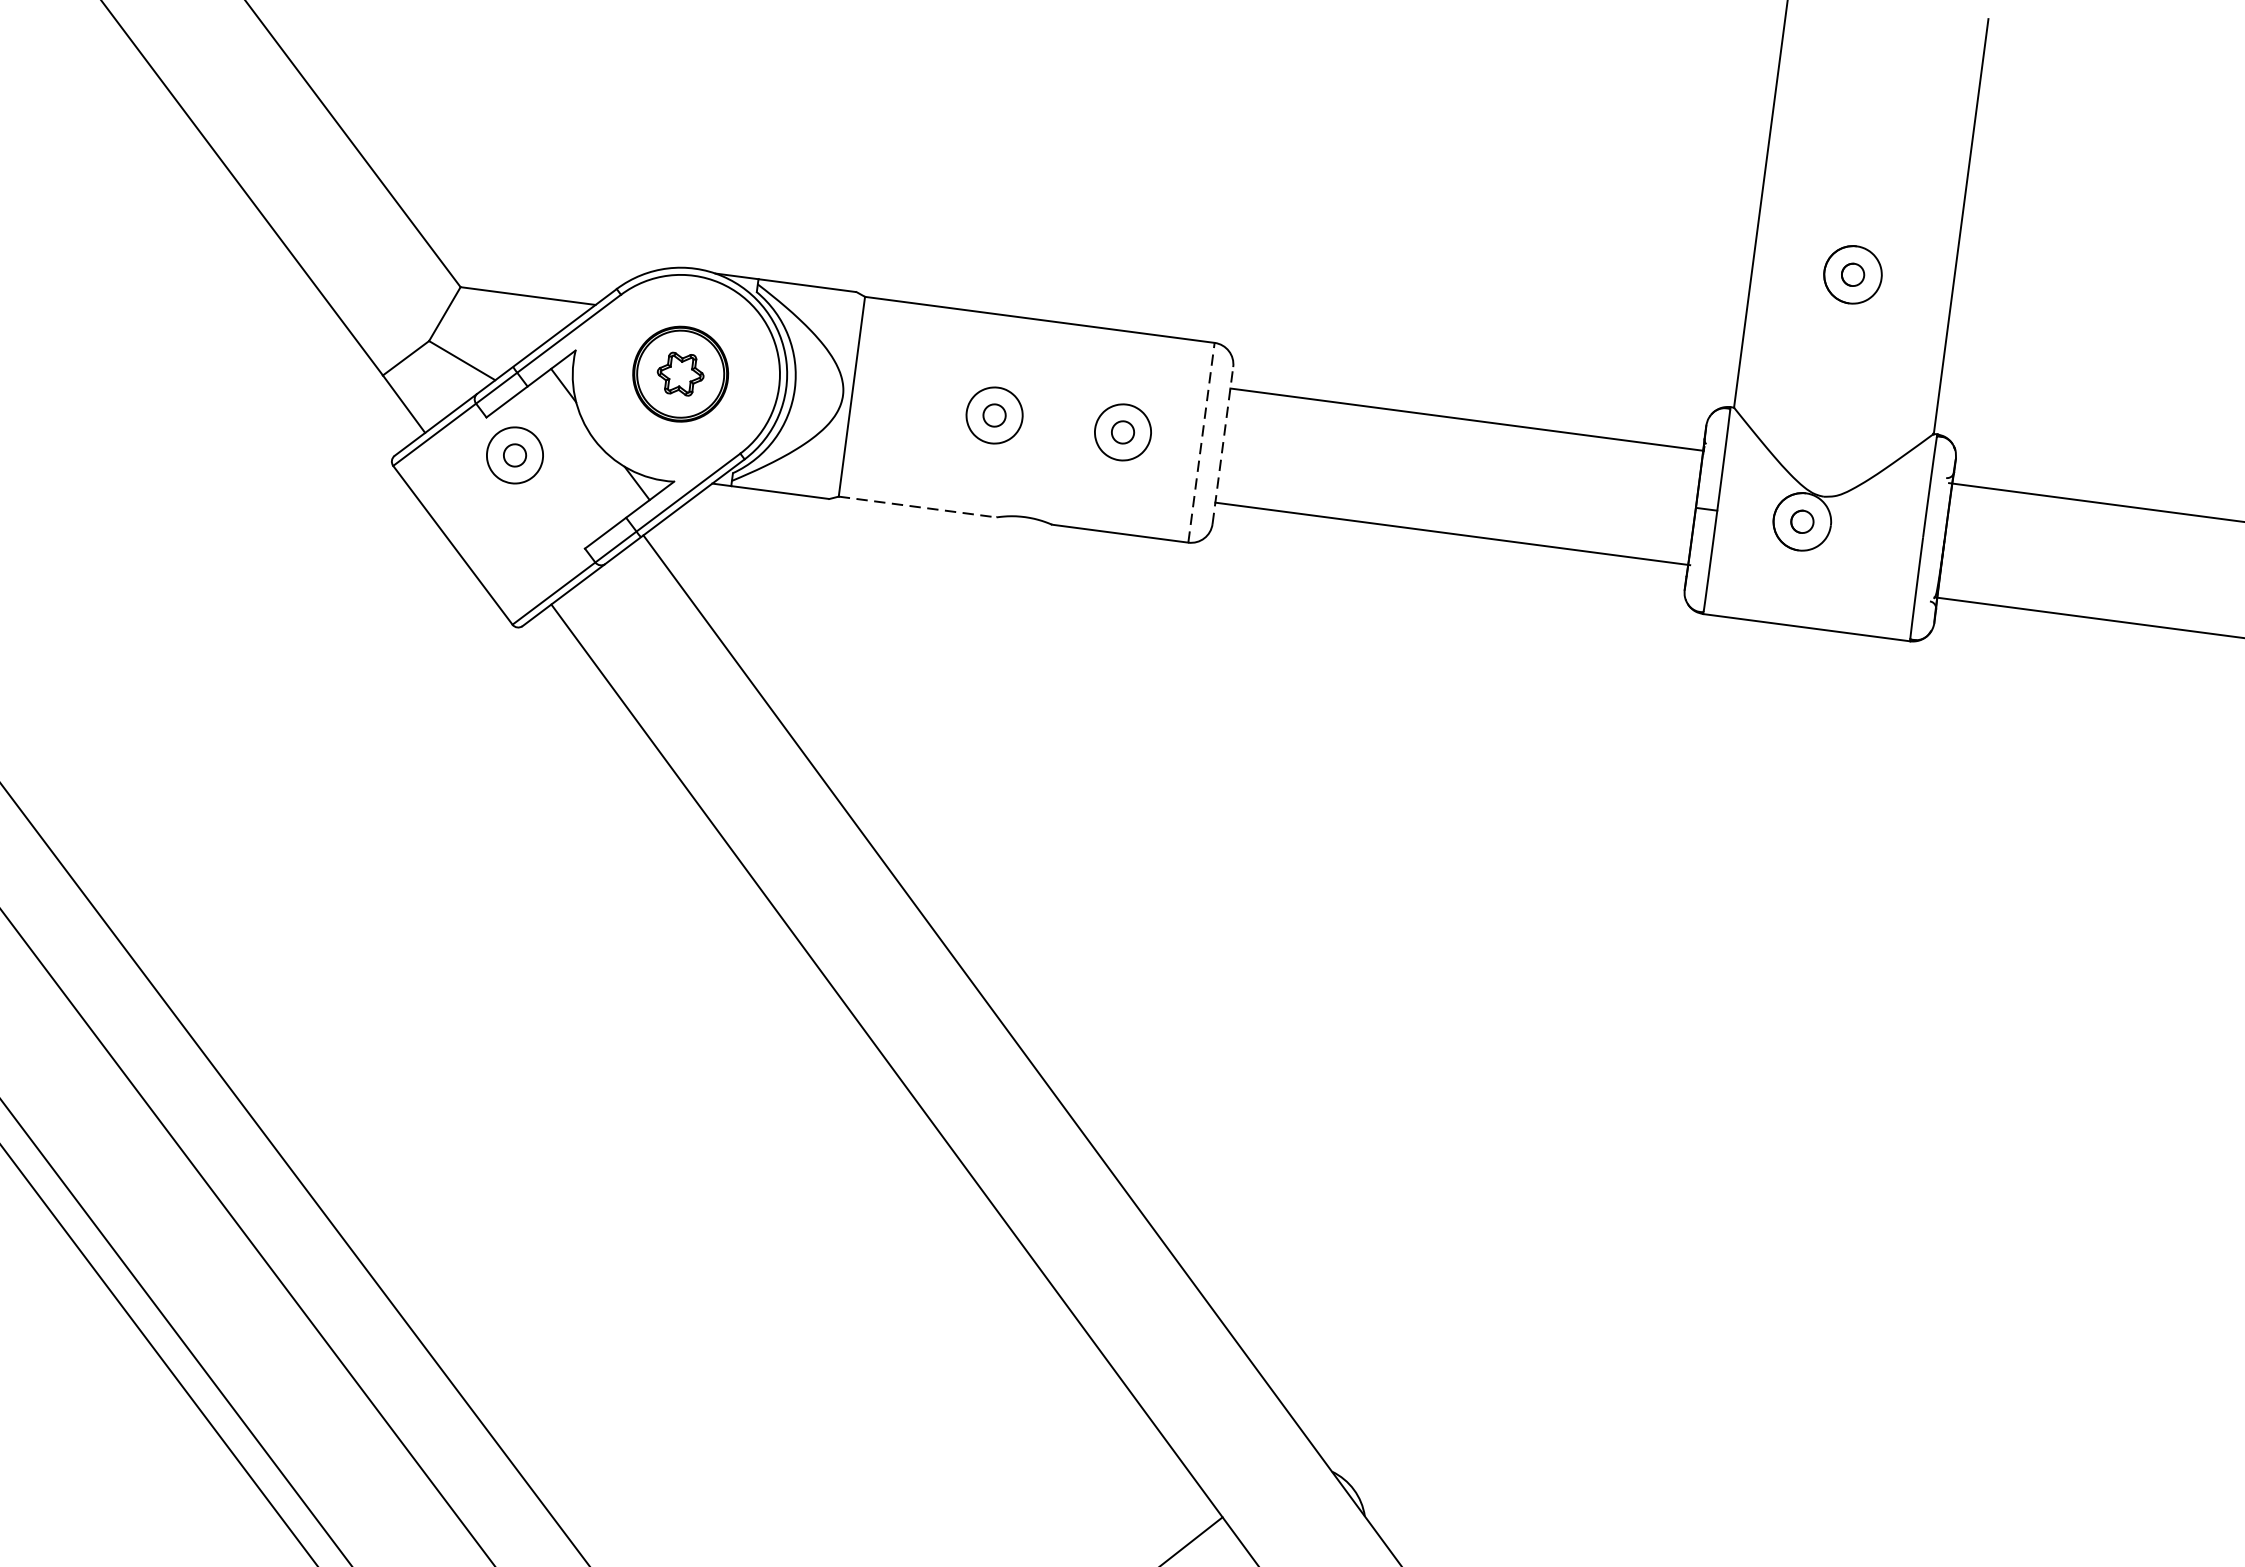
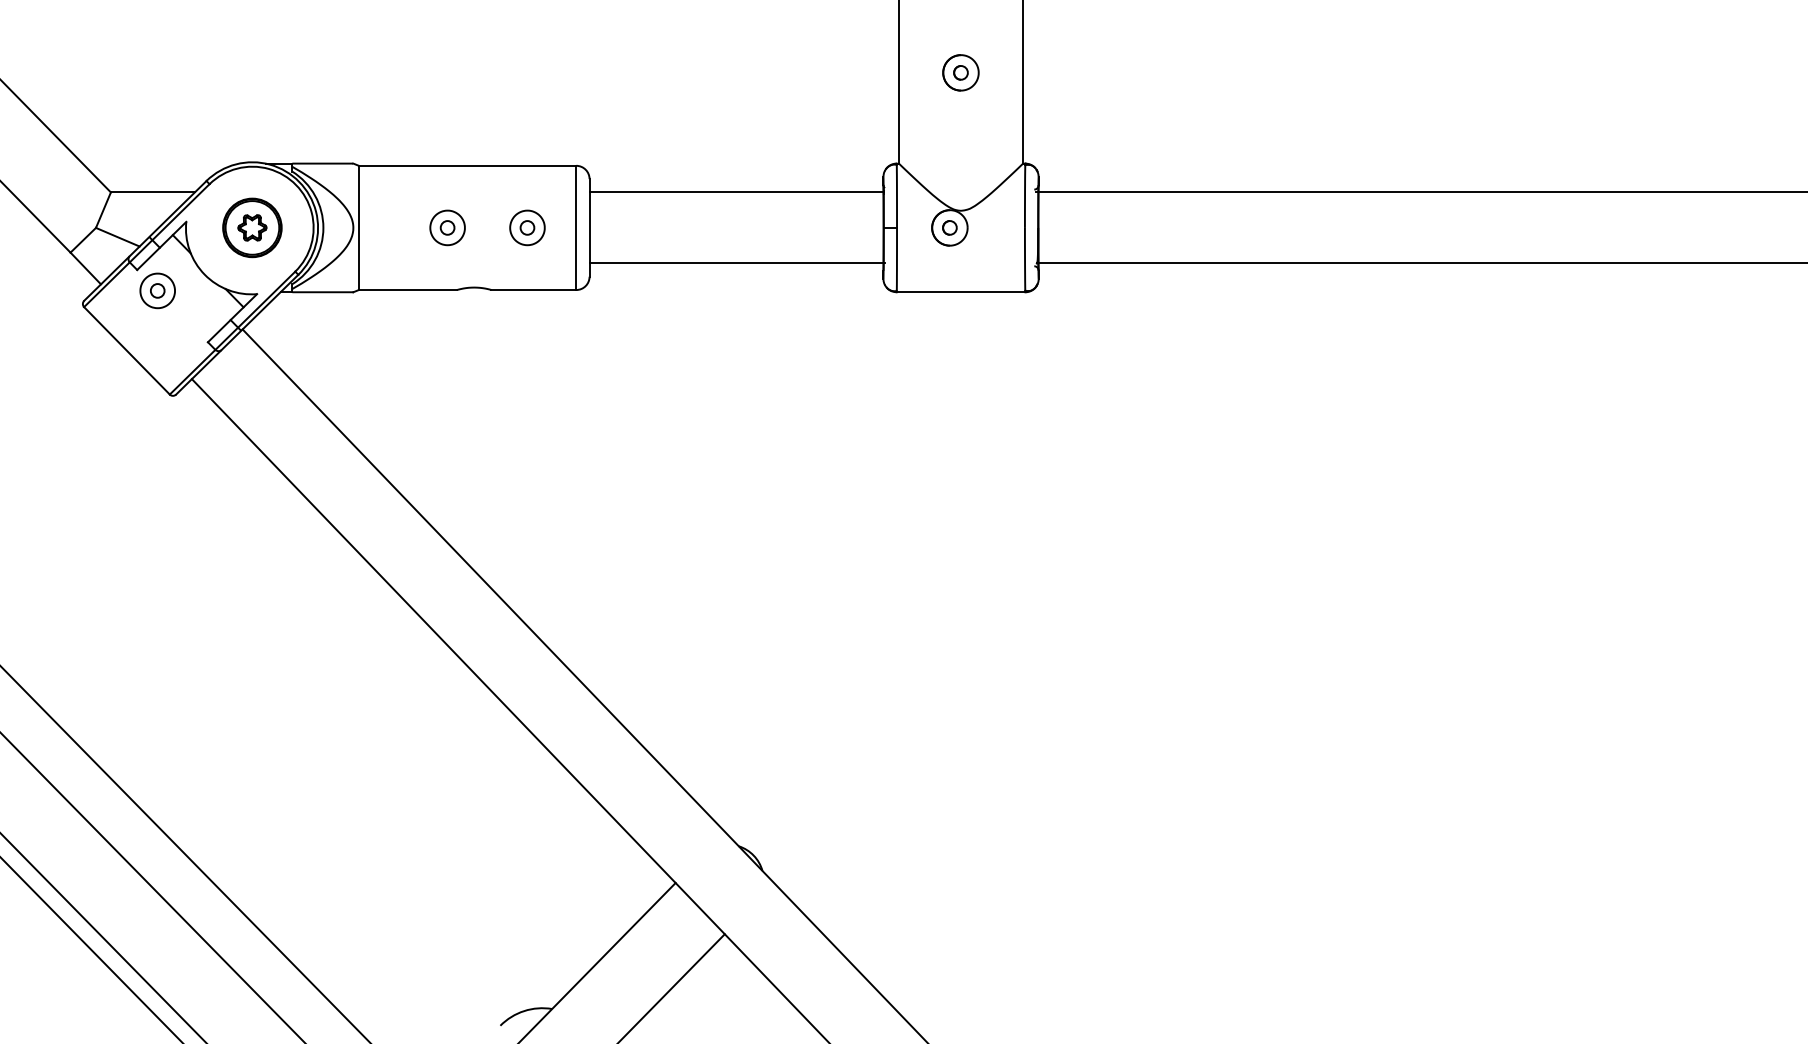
line: (1201, 442) -> (576, 227), dashed -> solid
line: (1222, 444) -> (589, 227), dashed -> solid
line: (918, 507) -> (408, 290), dashed -> solid

